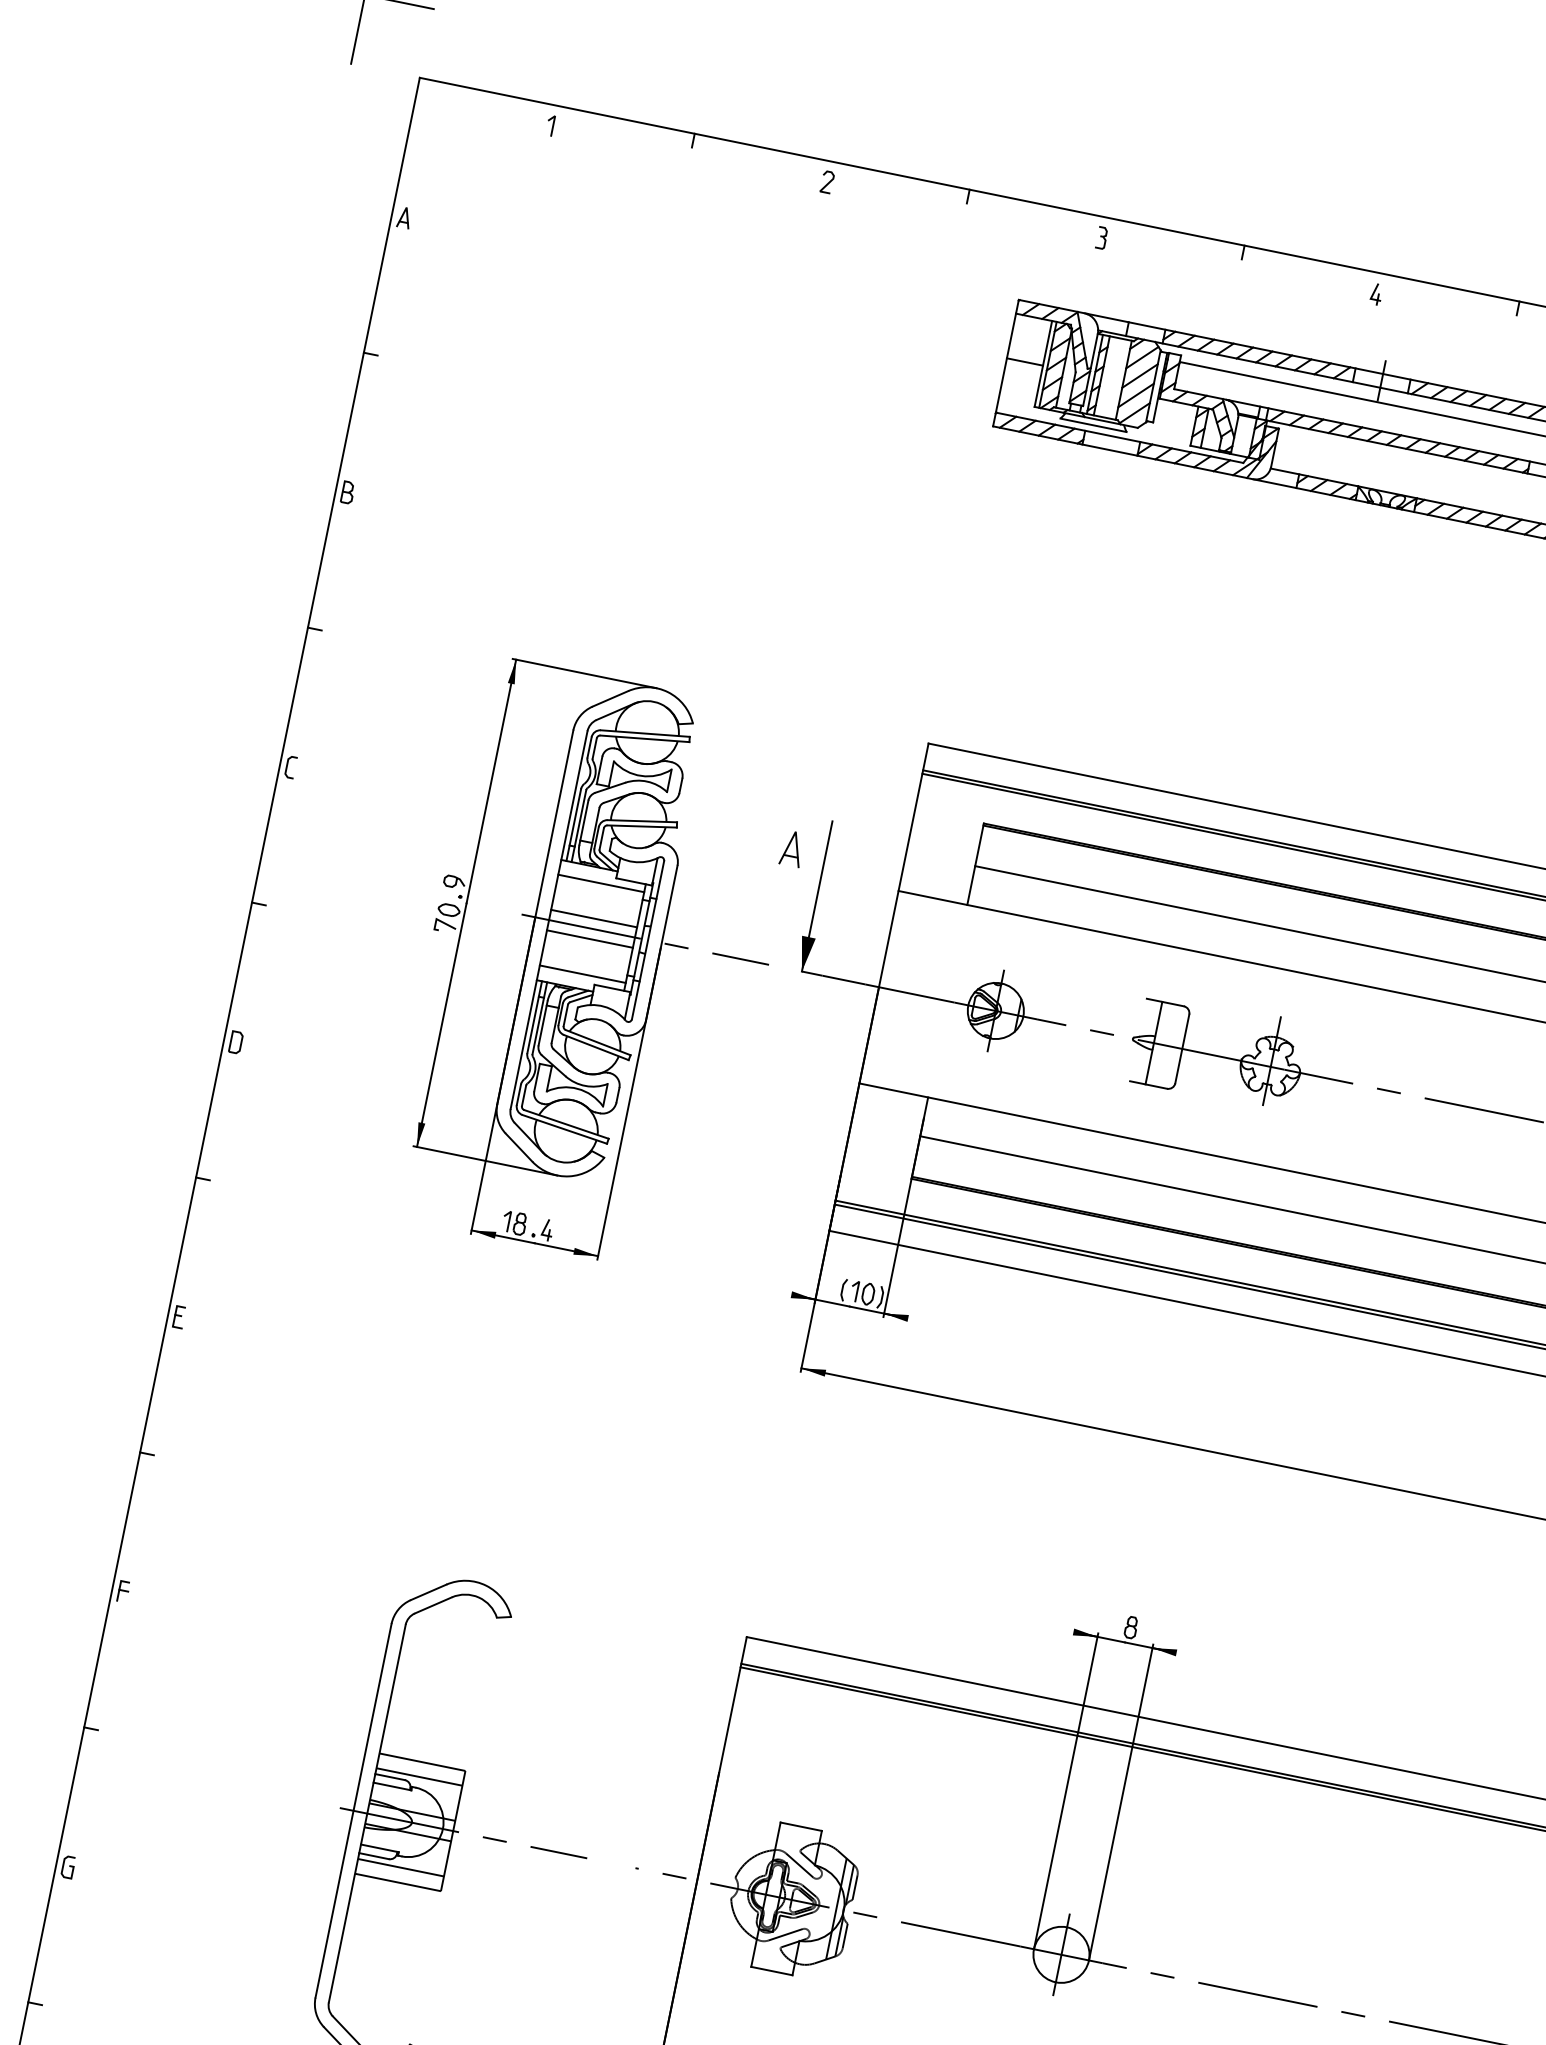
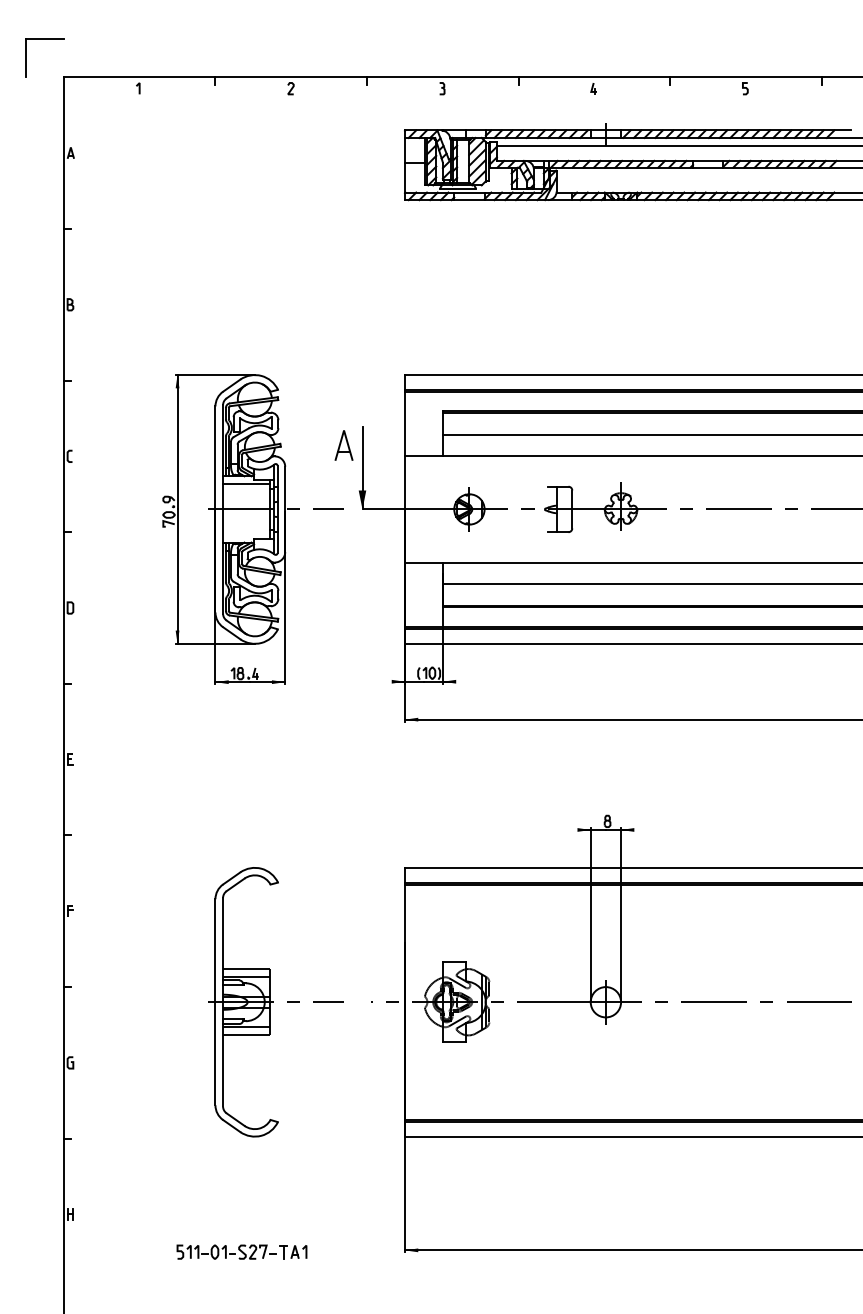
part: (792, 848) -> (344, 445), size x1.6
line: (593, 917) -> (246, 503), removed
line: (589, 939) -> (246, 515), removed
line: (582, 974) -> (246, 534), removed

